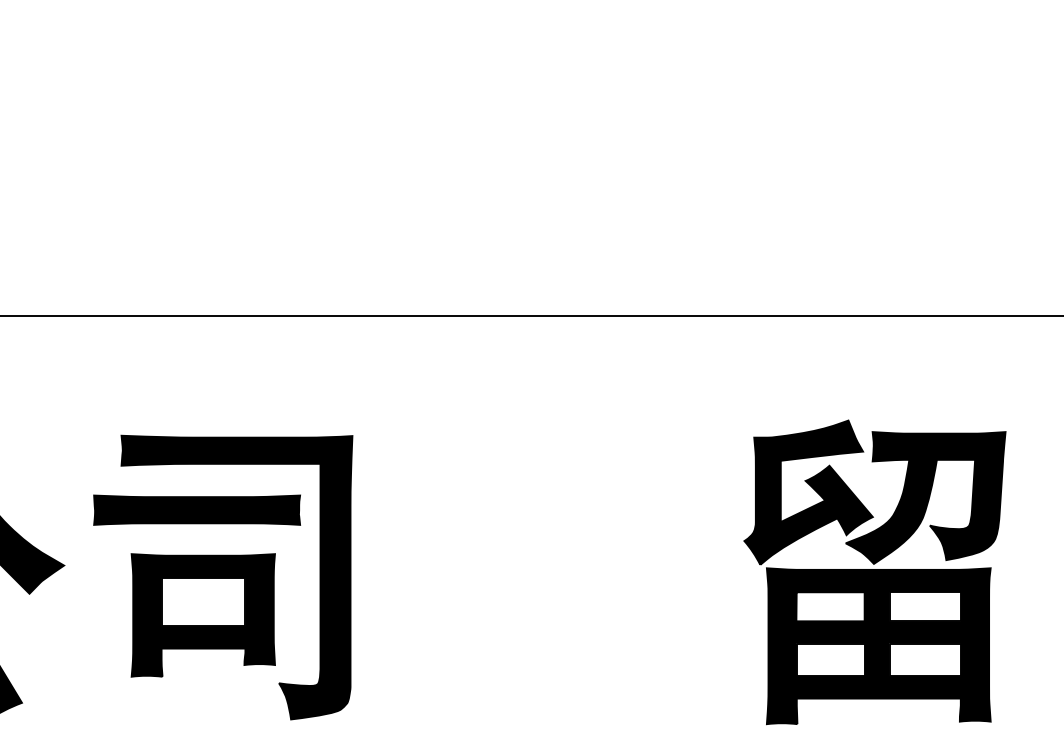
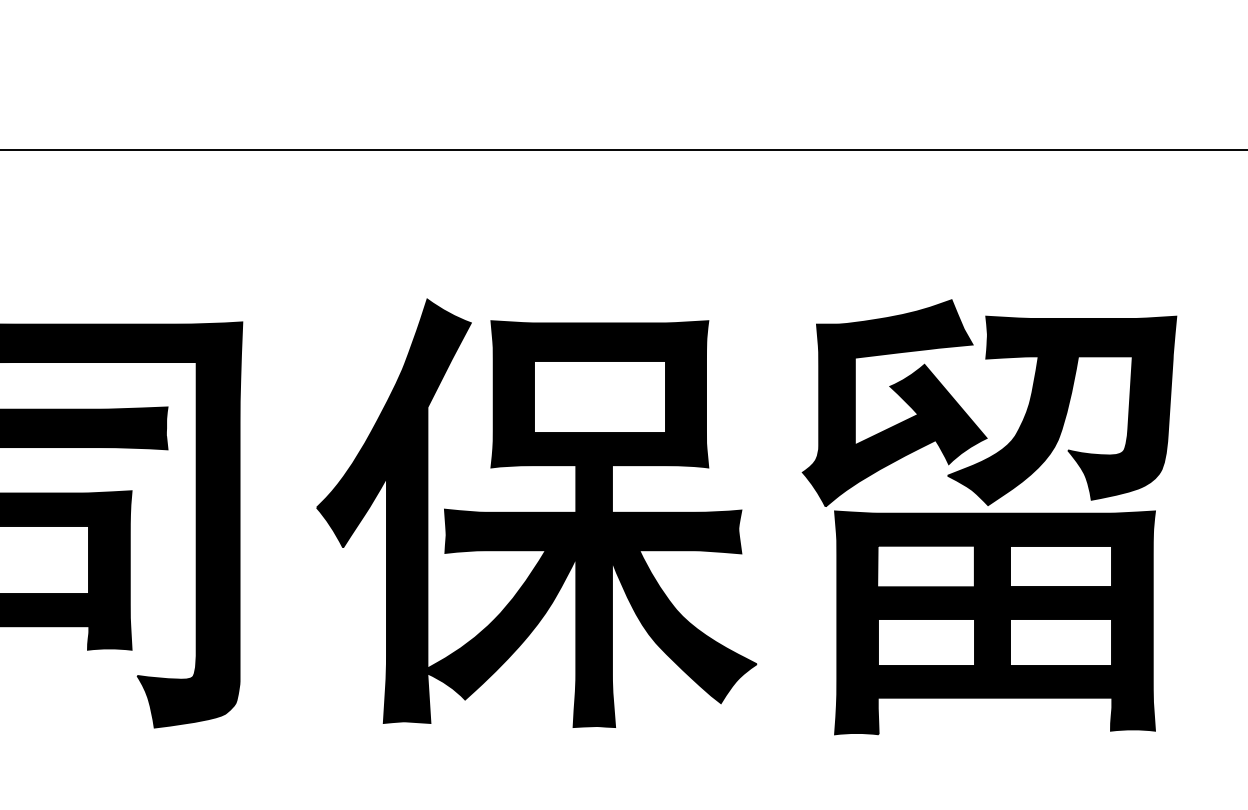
part: (558, 569) -> (537, 513), added

